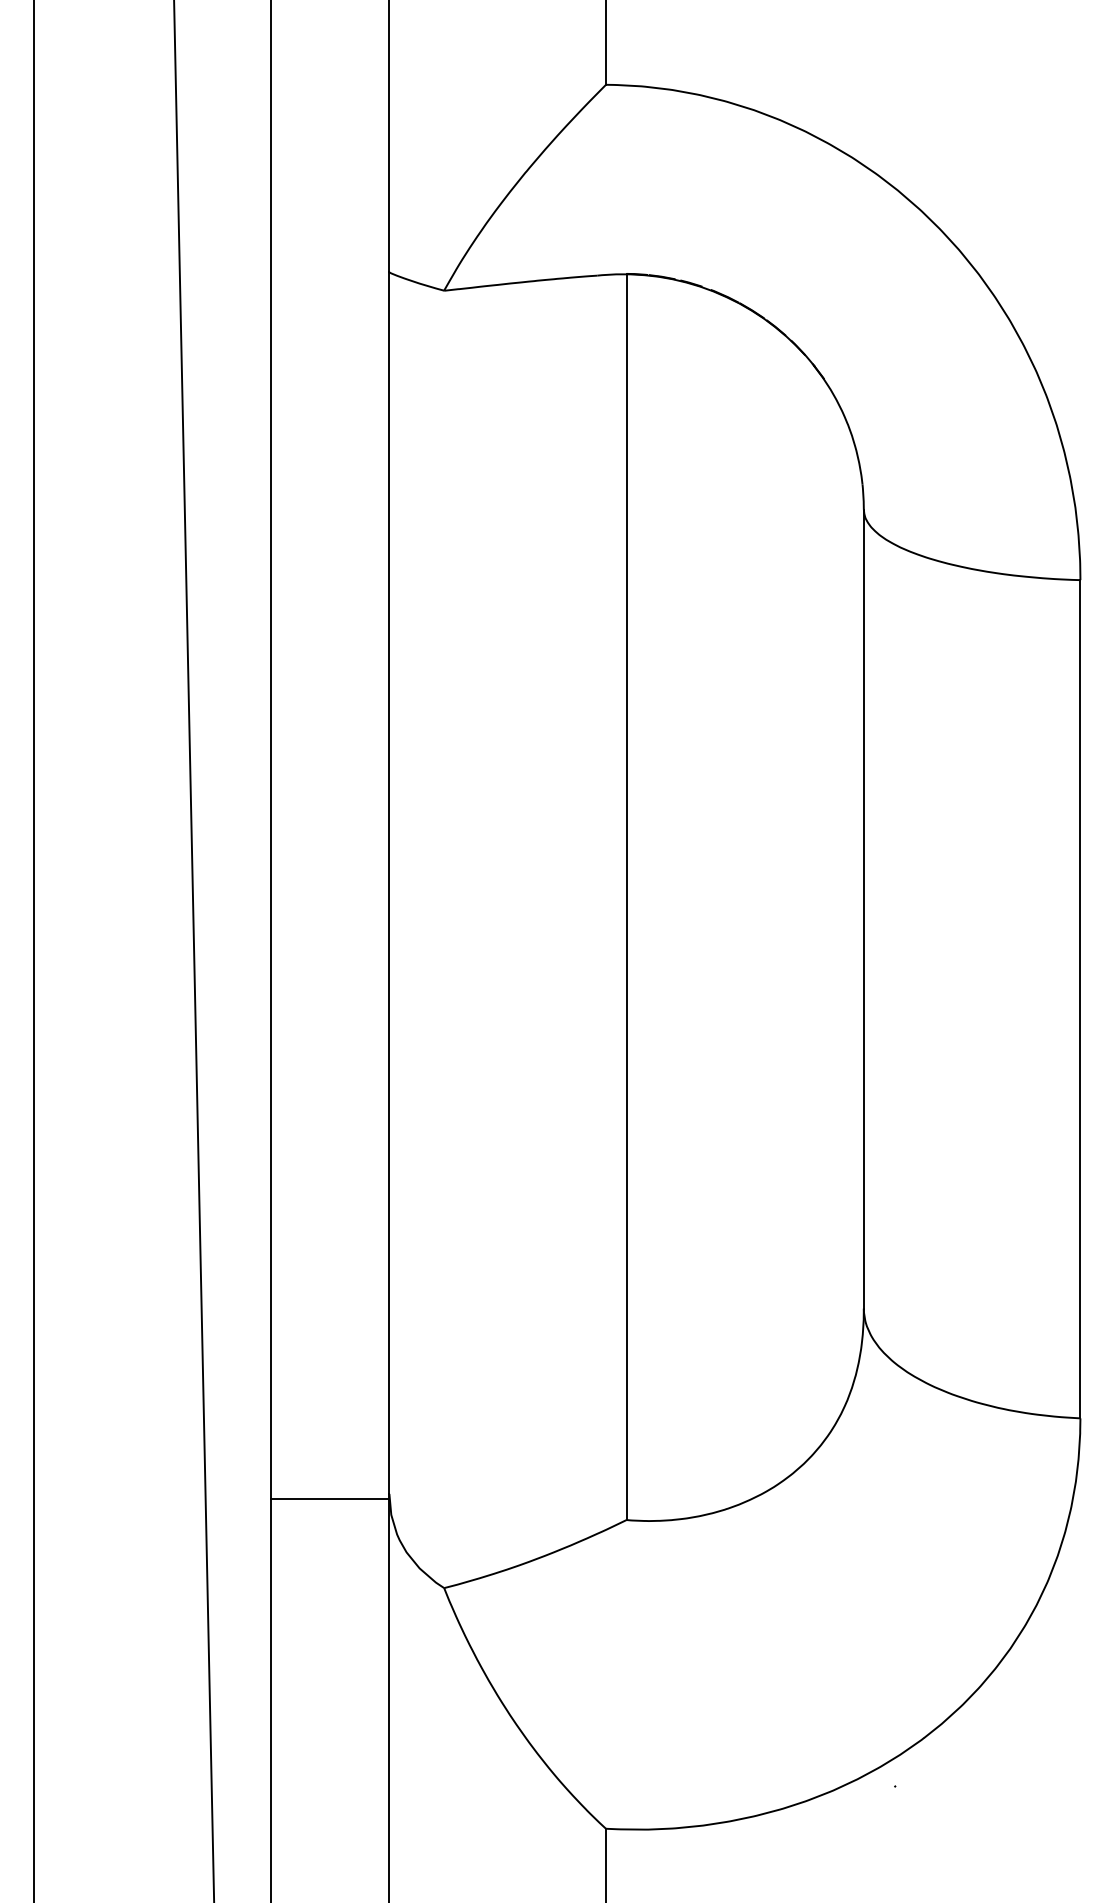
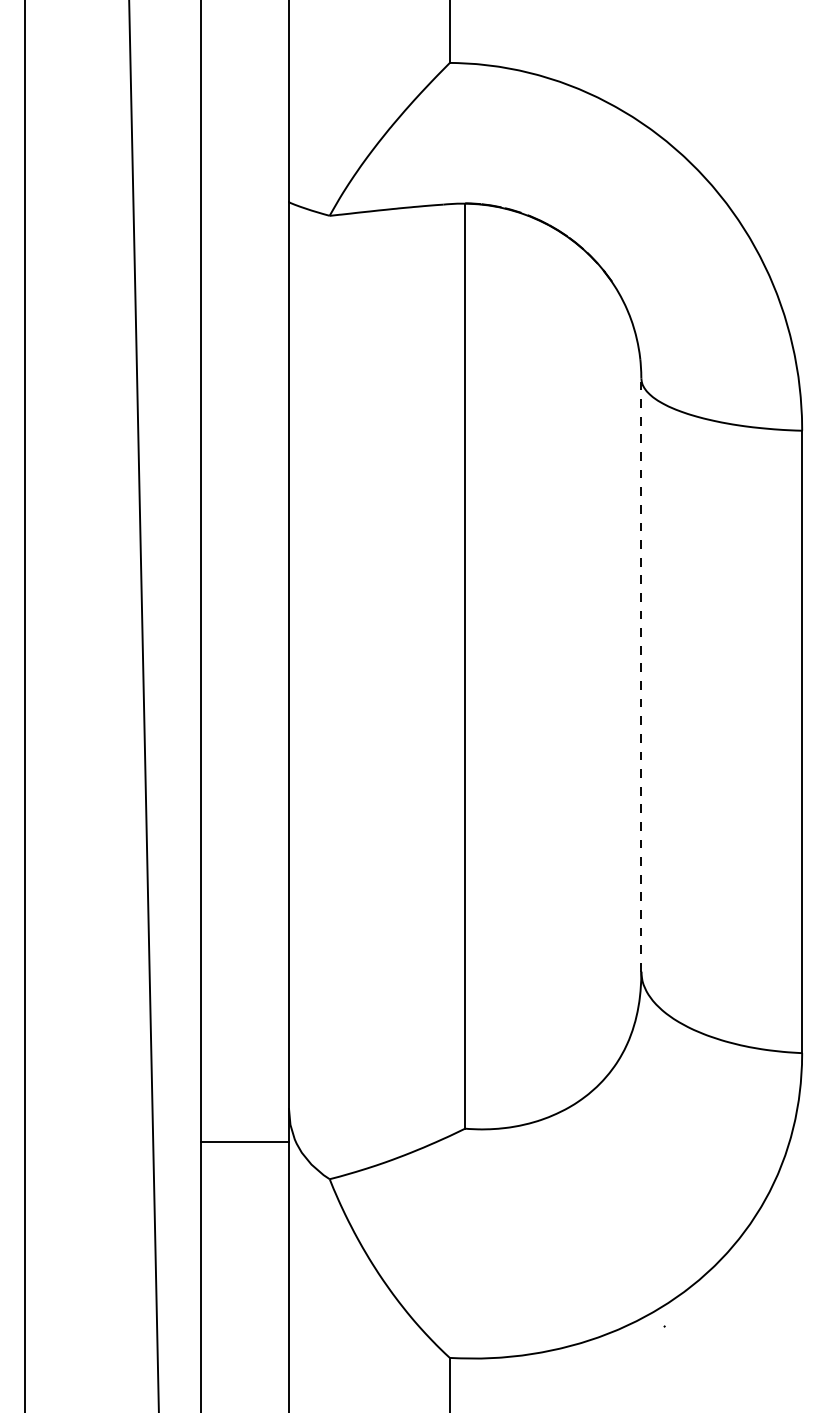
line: (864, 909) -> (641, 675), solid -> dashed
line: (329, 1498) -> (244, 1141), moved

